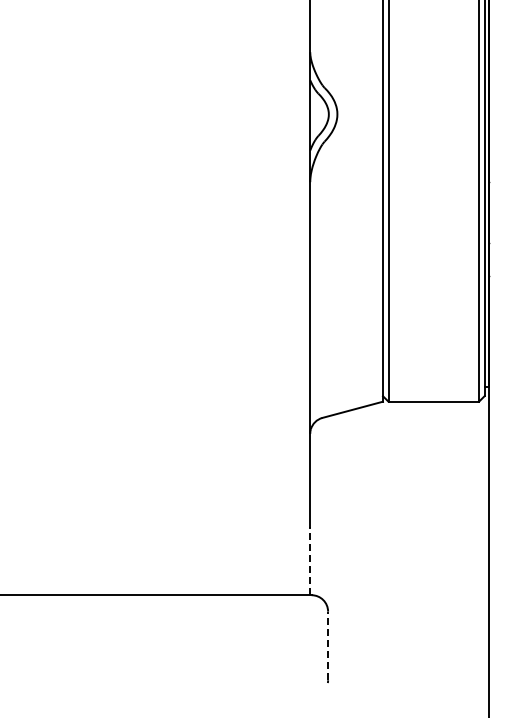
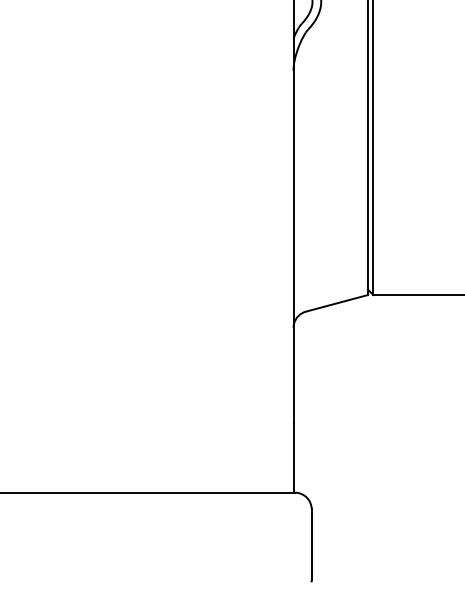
line: (310, 560) -> (293, 457), dashed -> solid
line: (328, 645) -> (312, 544), dashed -> solid

